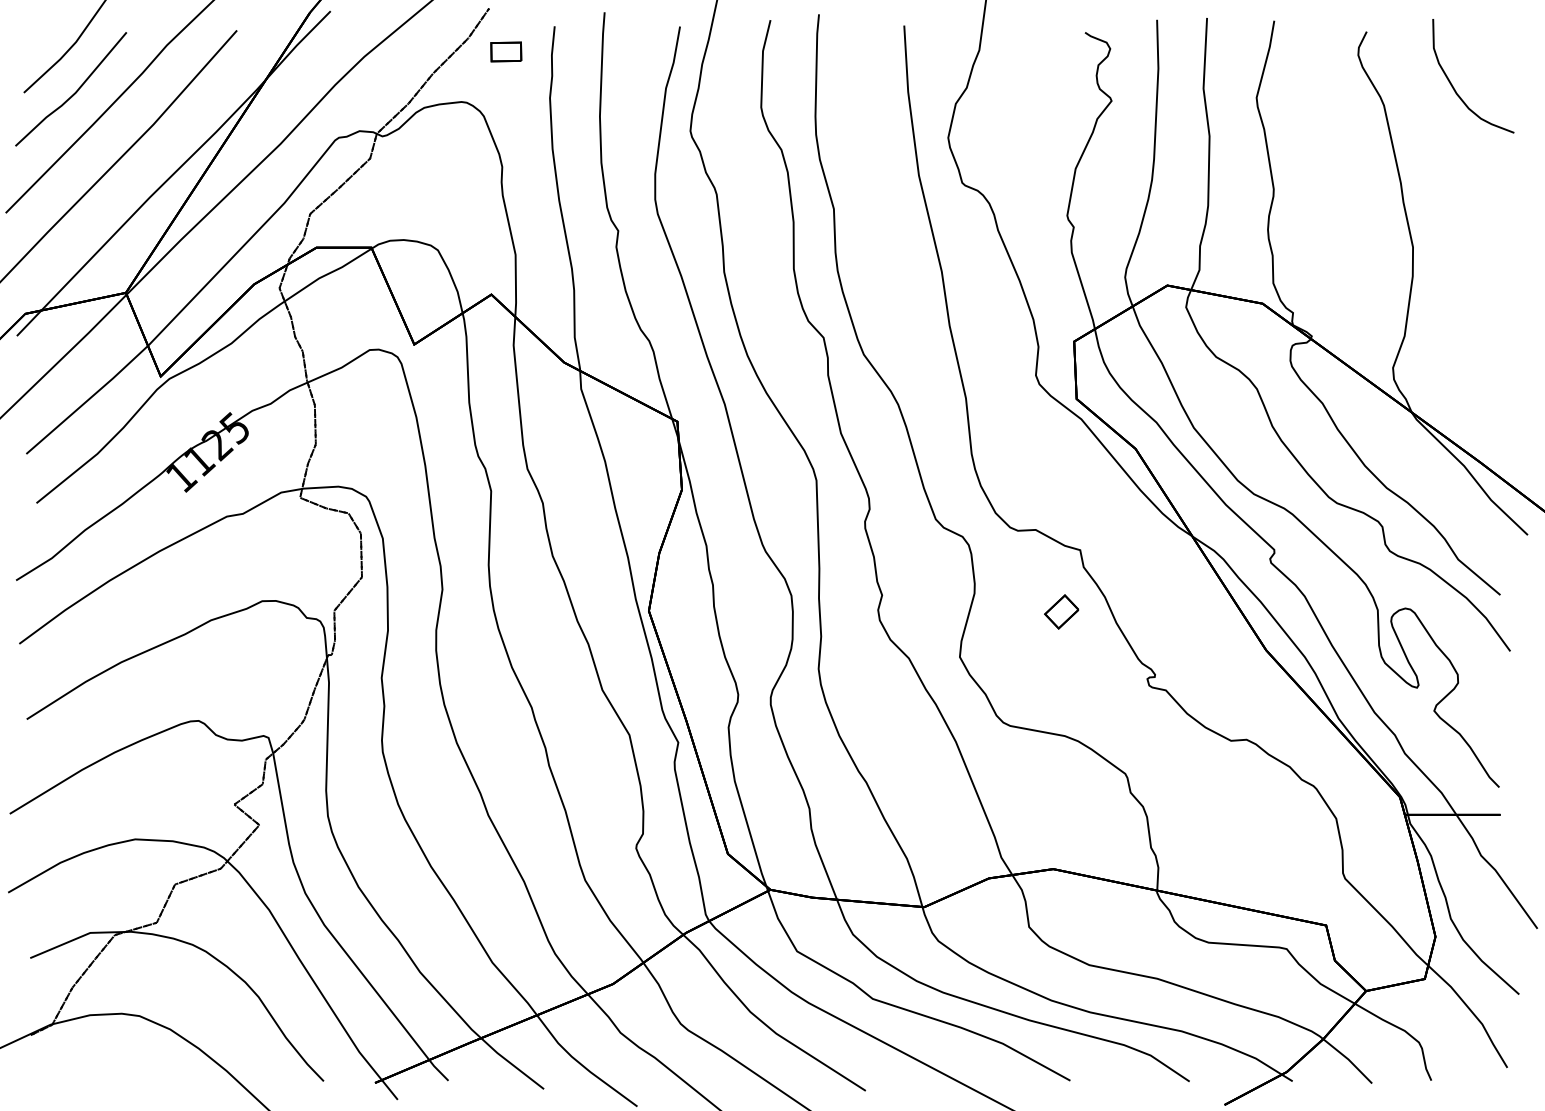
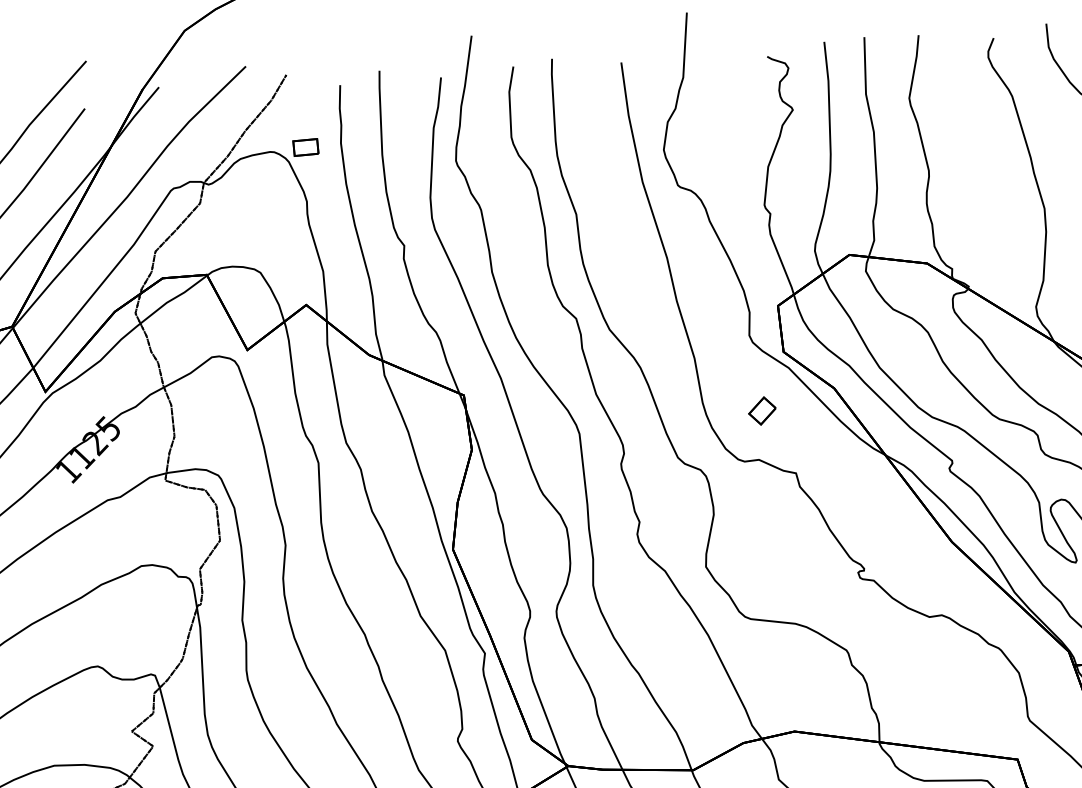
part: (506, 51) -> (306, 147), moved
part: (1061, 611) -> (762, 410), moved

